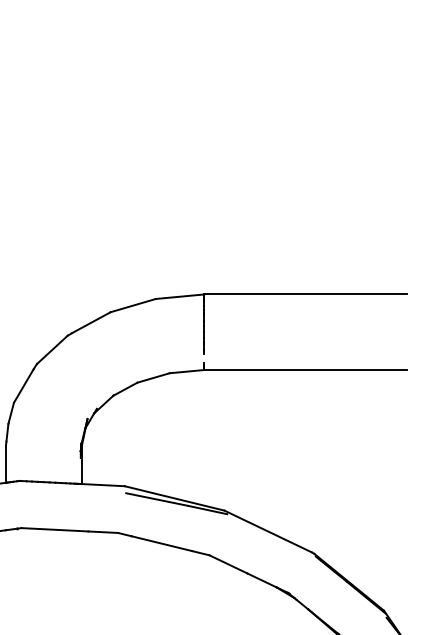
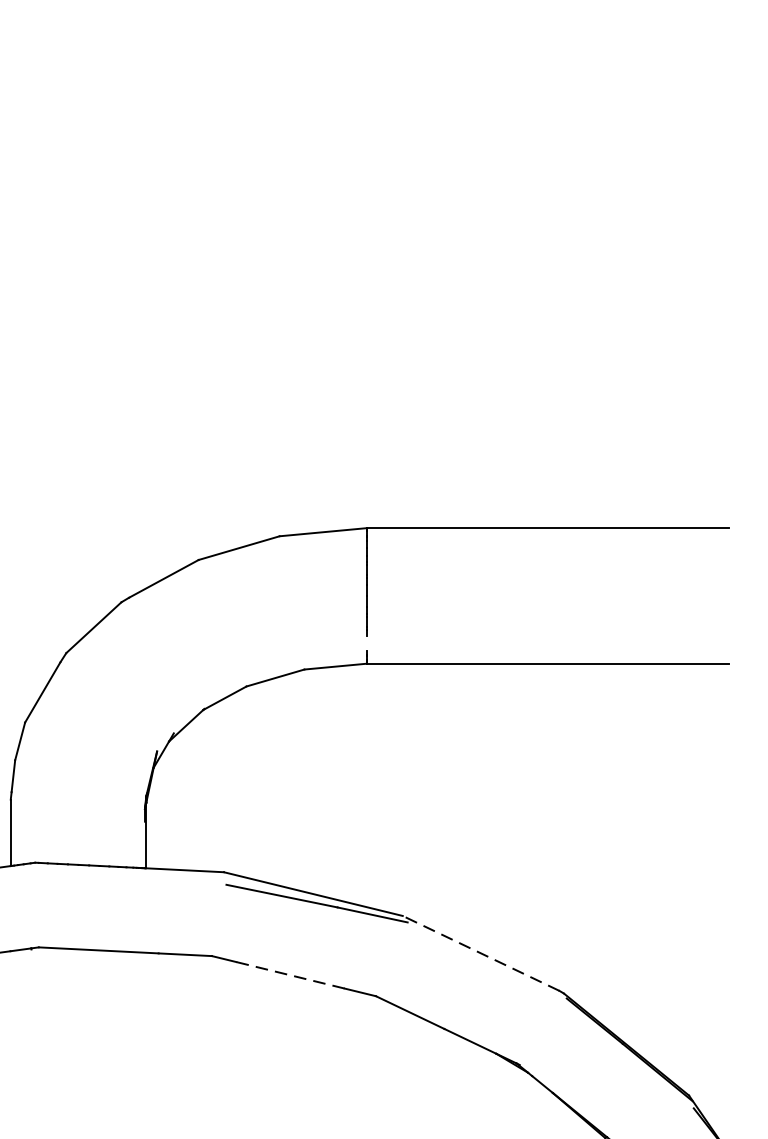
line: (267, 531) -> (479, 953), solid -> dashed
line: (161, 543) -> (289, 974), solid -> dashed

